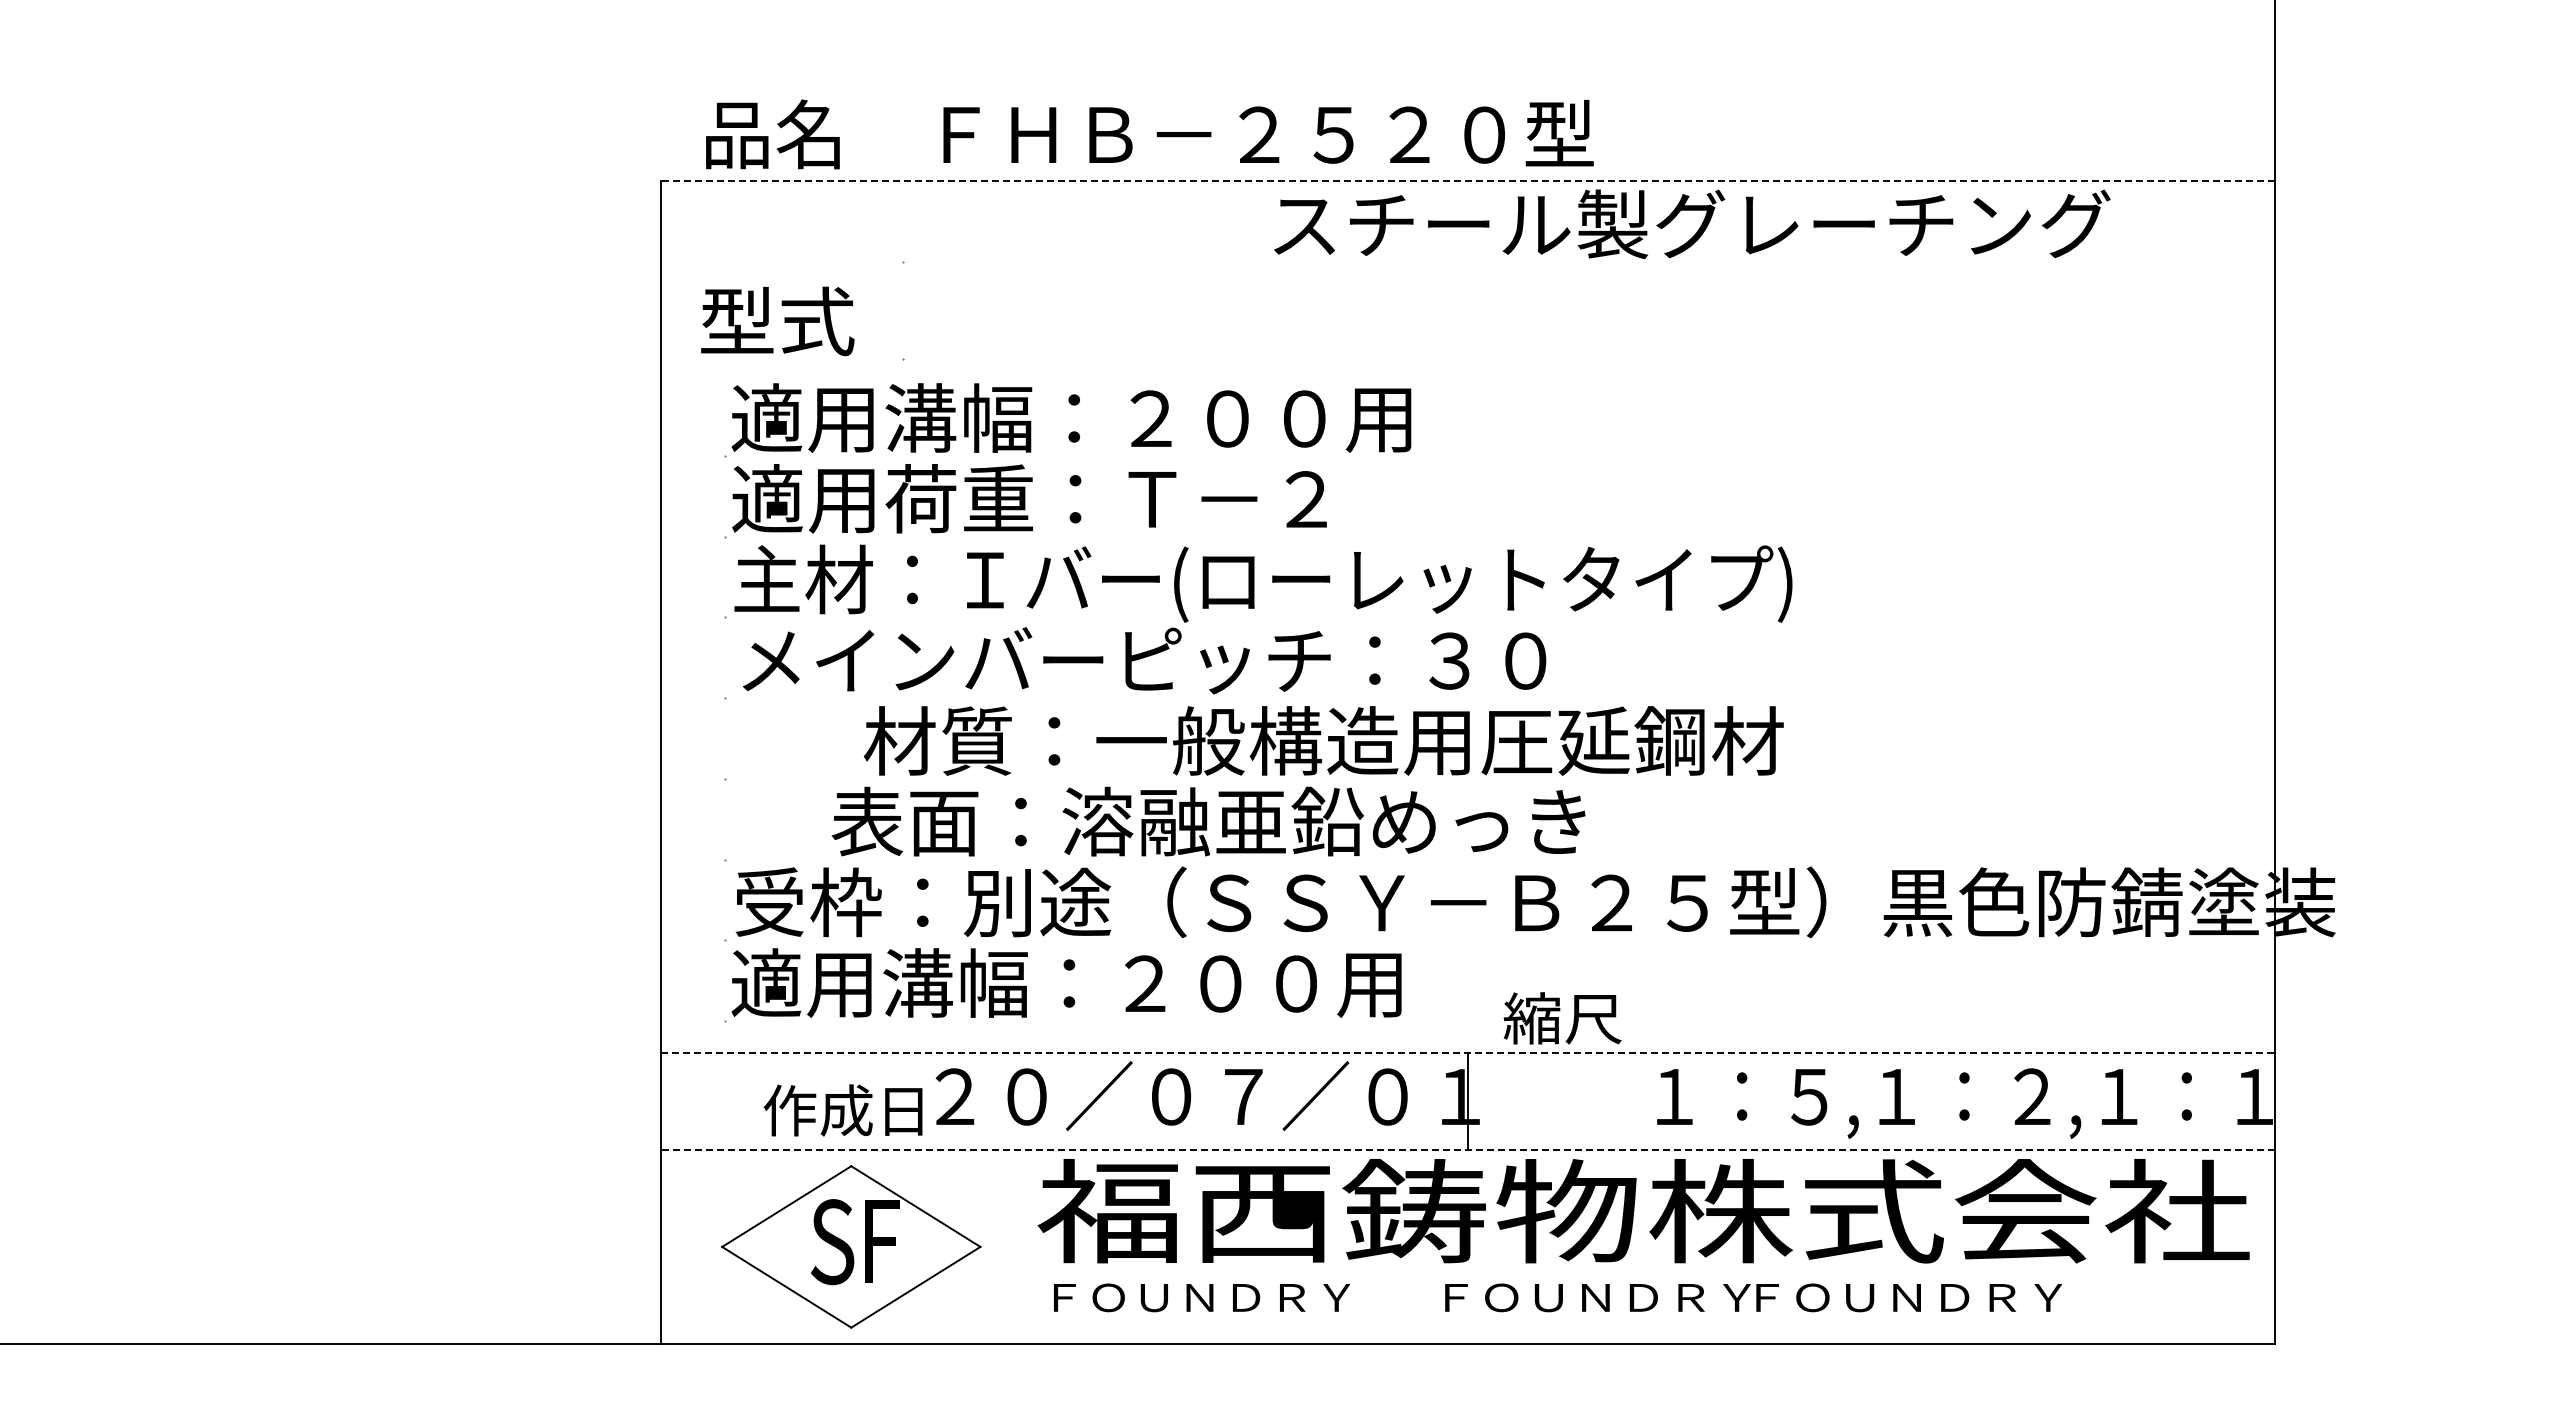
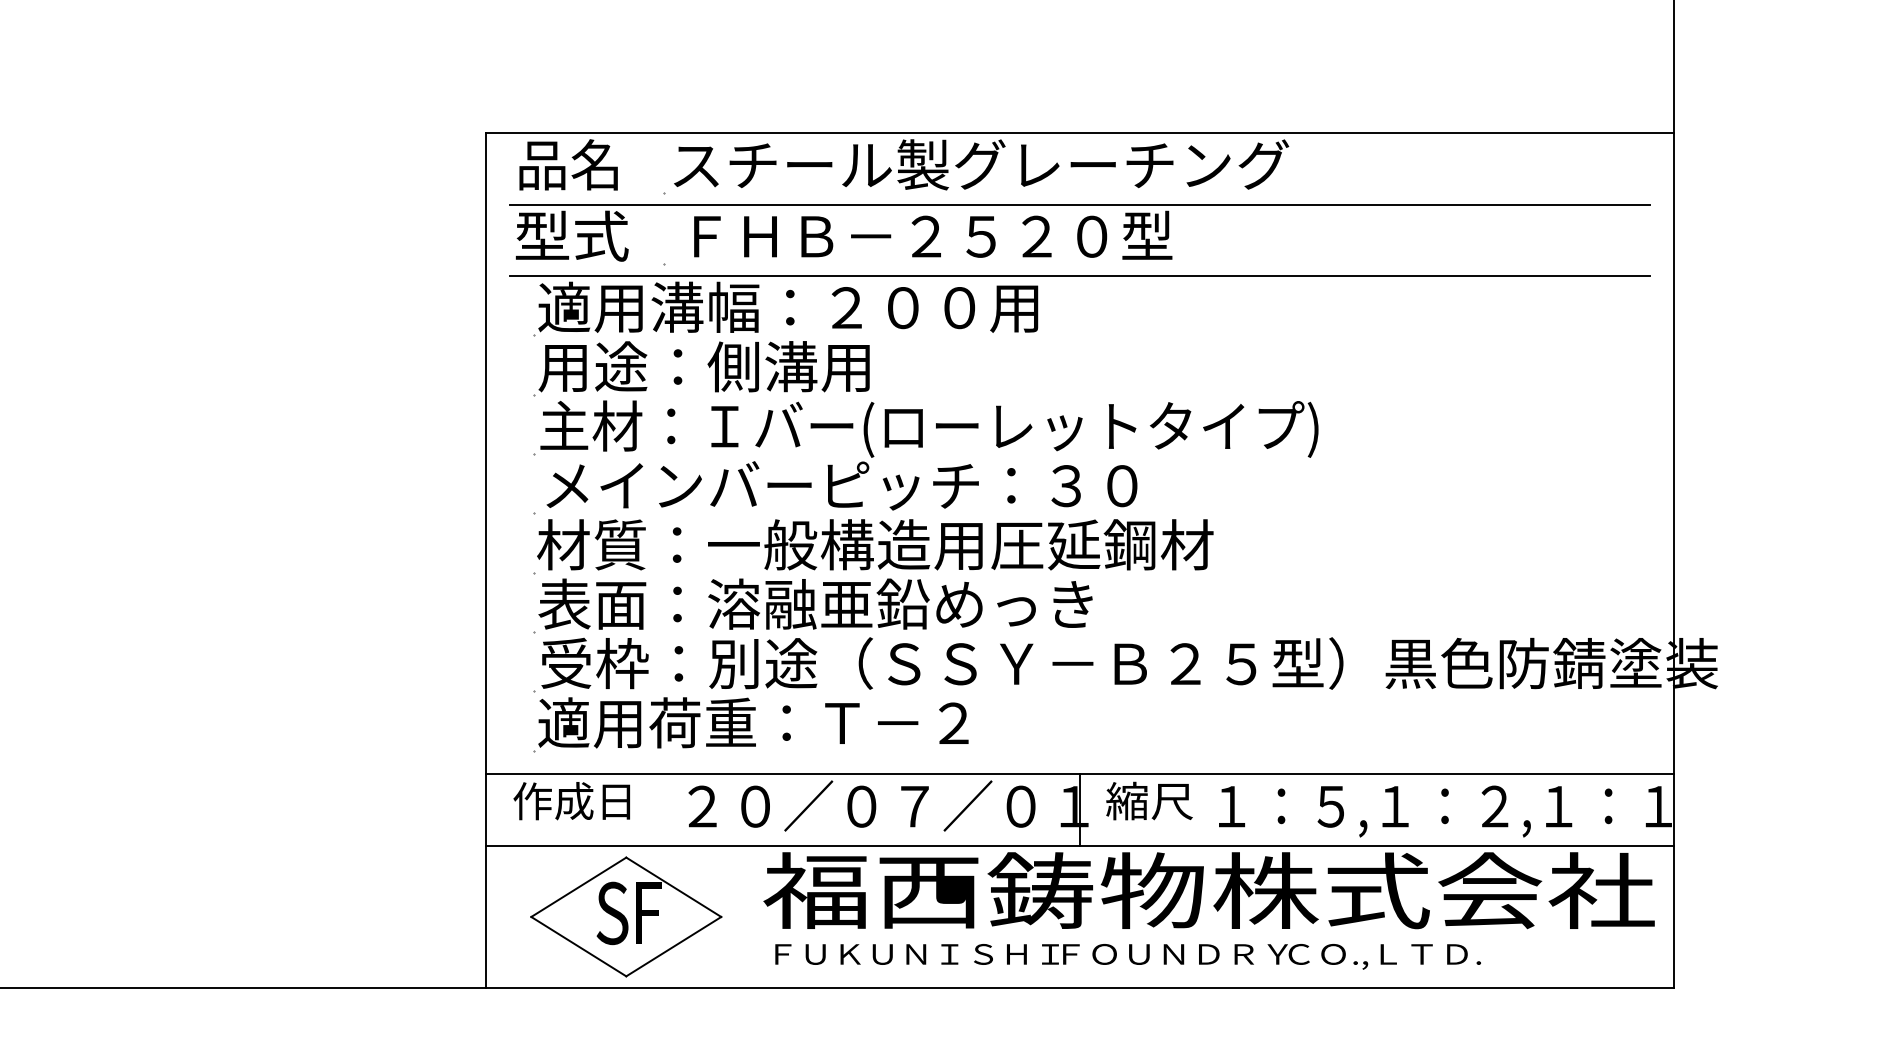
text: (1268, 132) -> (933, 234), moved
text: (772, 134) -> (568, 164), moved
line: (1467, 181) -> (1079, 133), dashed -> solid
text: (1692, 224) -> (981, 164), moved
line: (1467, 278) -> (1079, 204), added
line: (1467, 375) -> (1079, 276), added
text: (1028, 498) -> (756, 366), 適用荷重：Ｔ－２ -> 用途：側溝用
text: (1323, 740) -> (875, 544), moved
text: (1208, 821) -> (815, 604), moved
text: (1141, 982) -> (839, 722), 適用溝幅：２００用 -> 適用荷重：Ｔ－２
text: (1562, 1018) -> (1149, 801), moved
line: (1468, 1053) -> (1080, 774), dashed -> solid
text: (842, 1110) -> (571, 801), moved
line: (1467, 1150) -> (1079, 846), dashed -> solid
text: (1265, 1297) -> (930, 954), ＦＯＵＮＤＲＹ -> ＦＵＫＵＮＩＳＨＩ
text: (1907, 1300) -> (1403, 956), ＦＯＵＮＤＲＹ -> ＣＯ.,ＬＴＤ.

